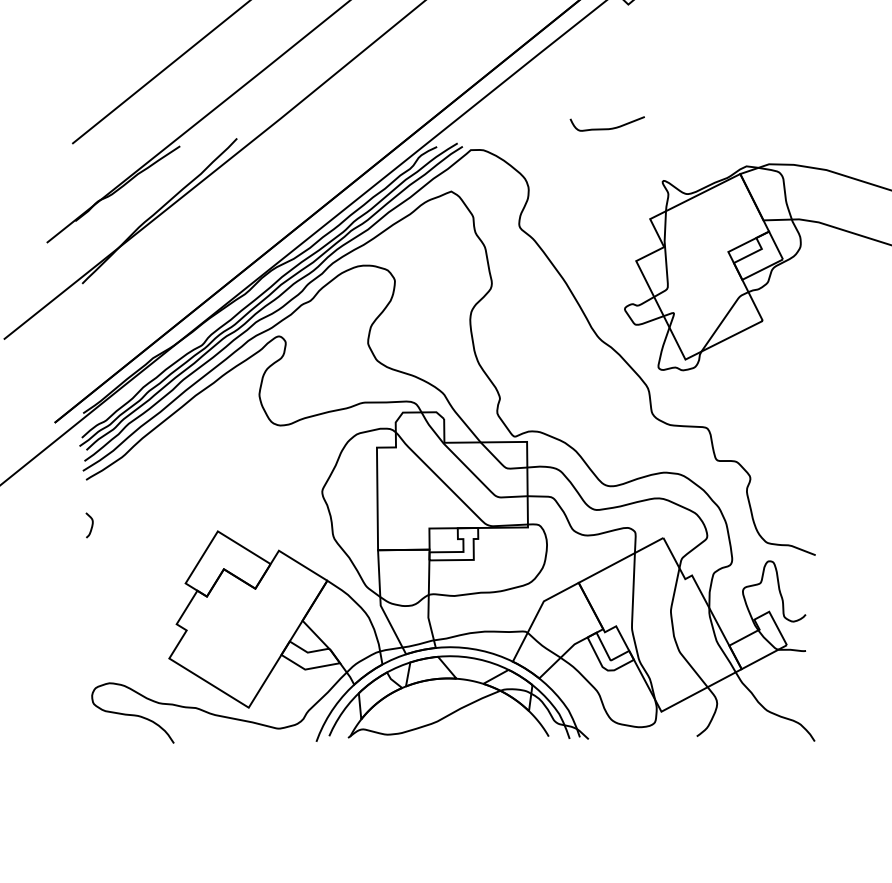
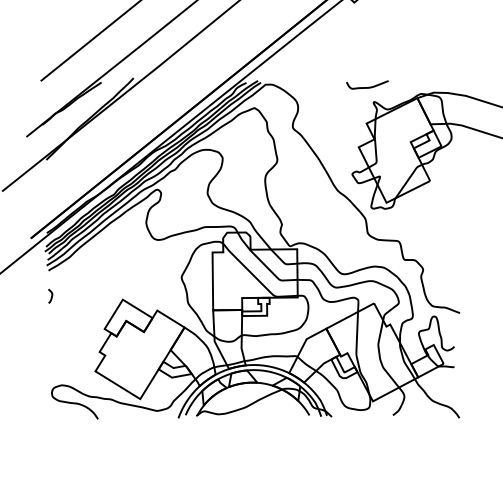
curve: (609, 126) -> (368, 86), moved

